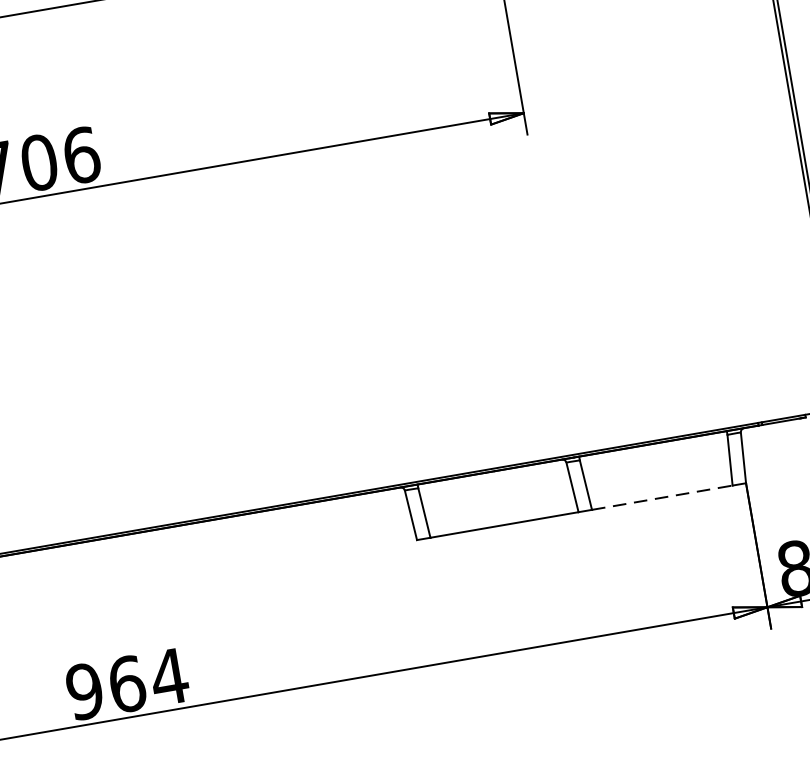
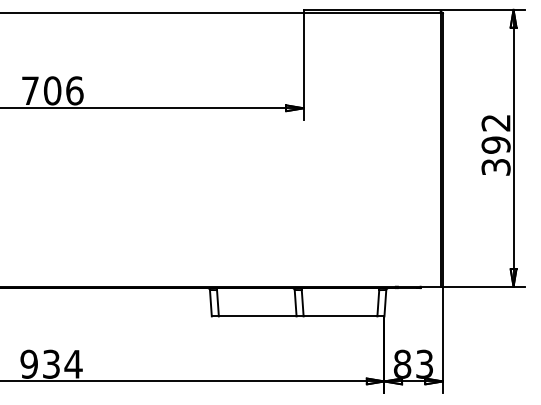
line: (662, 497) -> (340, 316), dashed -> solid
text: (126, 682) -> (51, 363), 964 -> 934

